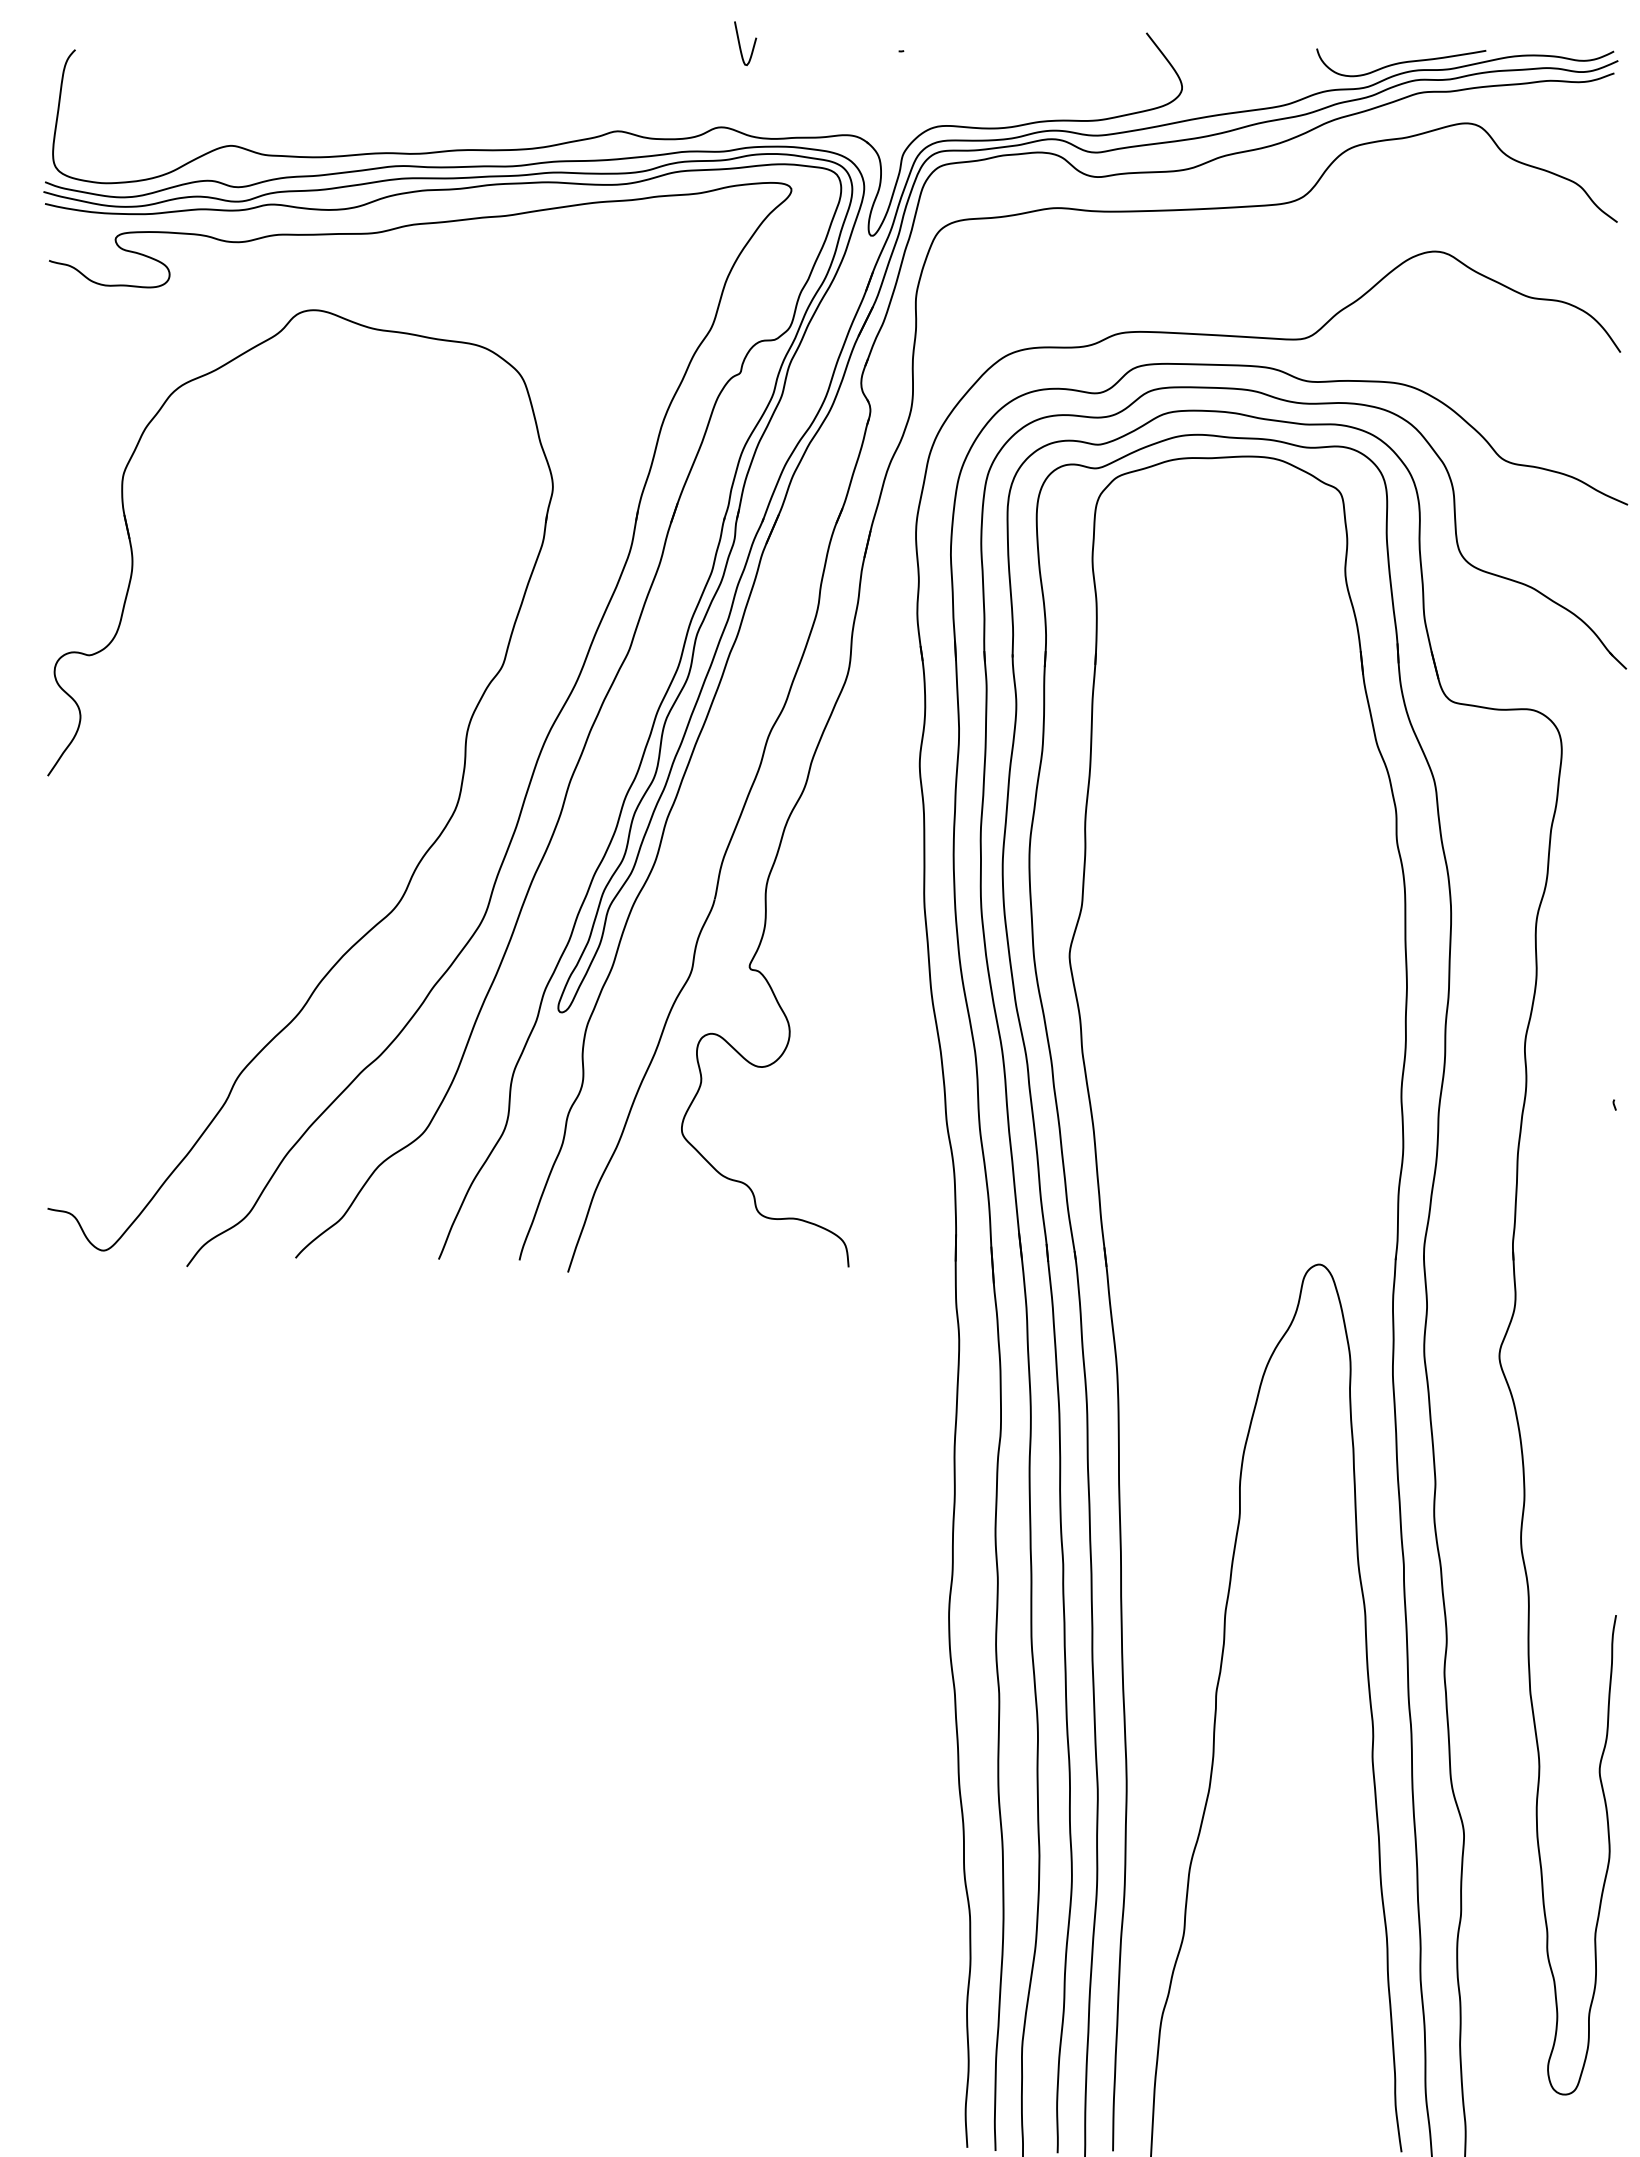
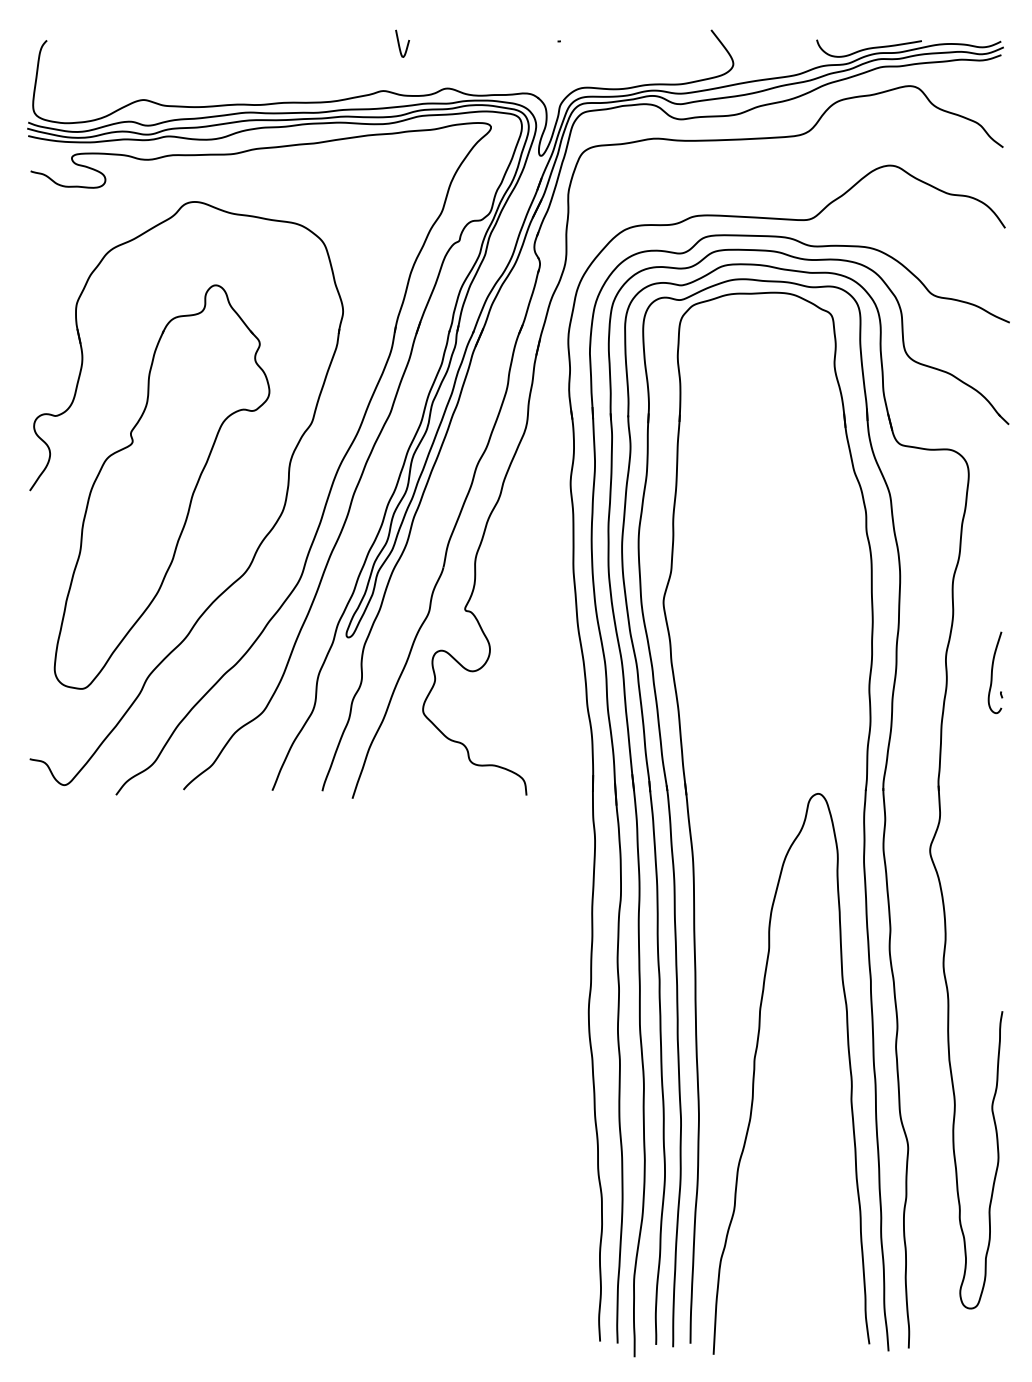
curve: (740, 43) -> (399, 43), moved
part: (260, 769) -> (161, 486), added
curve: (1600, 1068) -> (992, 672), added

